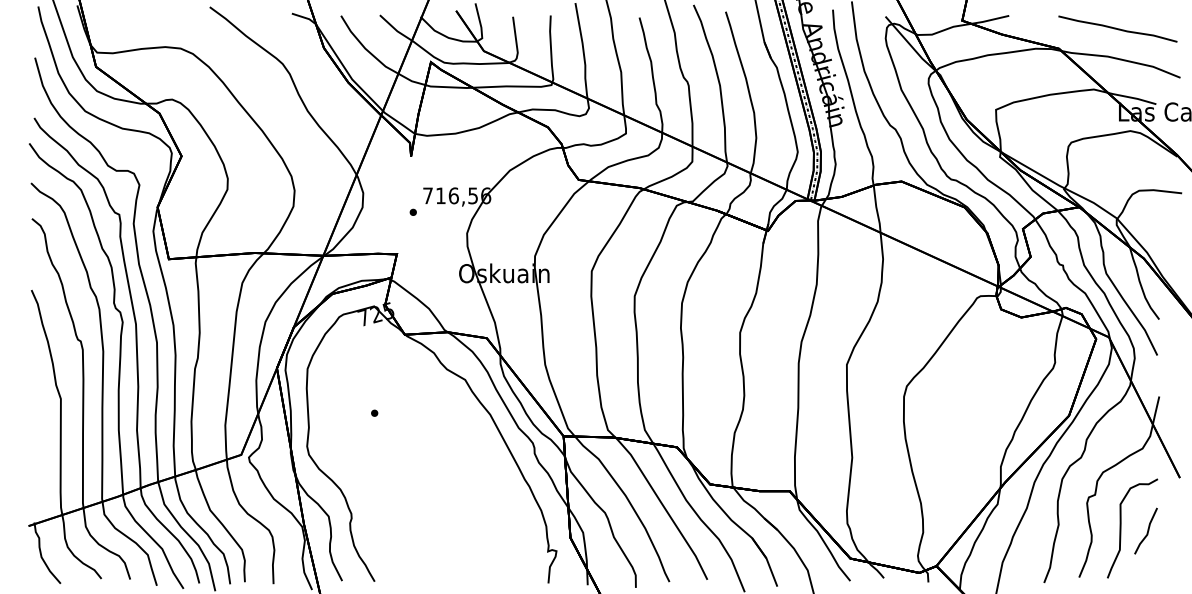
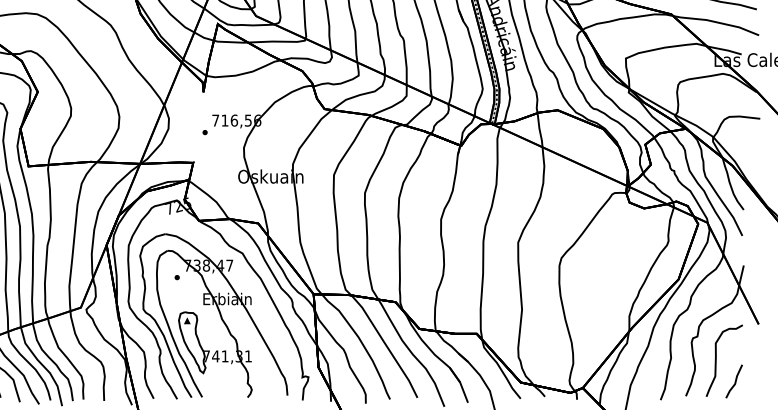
part: (432, 461) -> (218, 312), added
line: (1147, 530) -> (735, 381), moved

